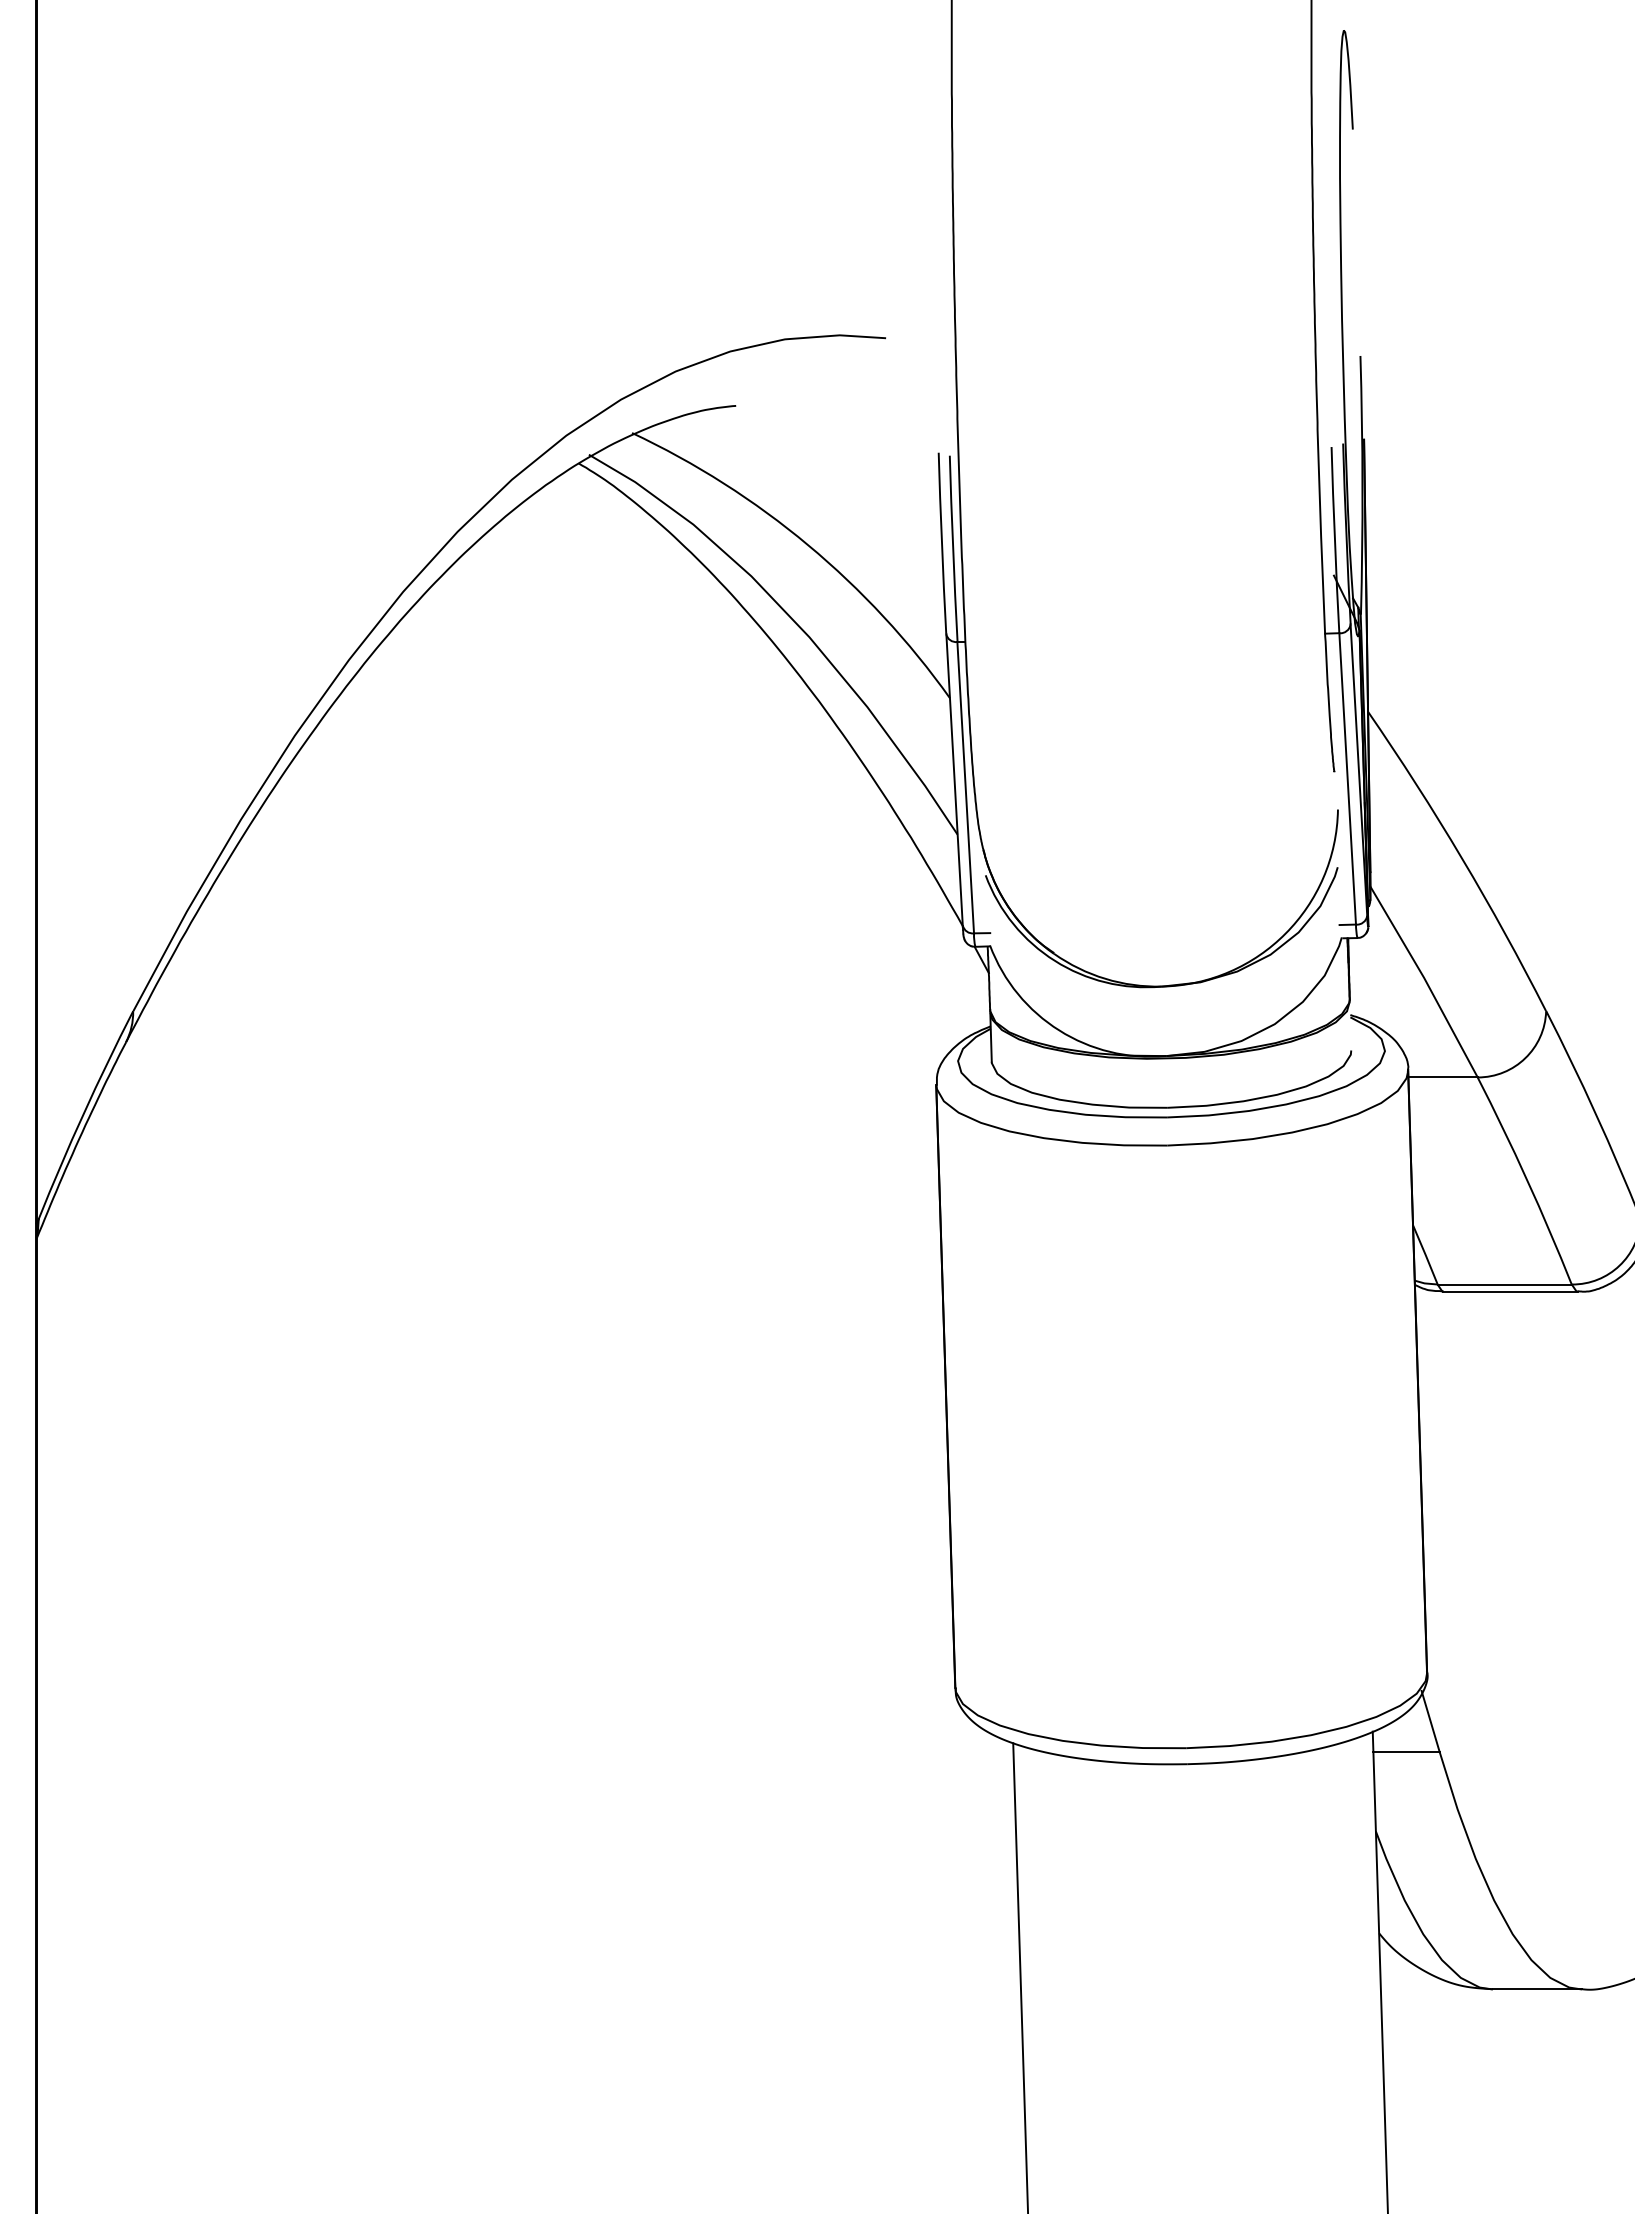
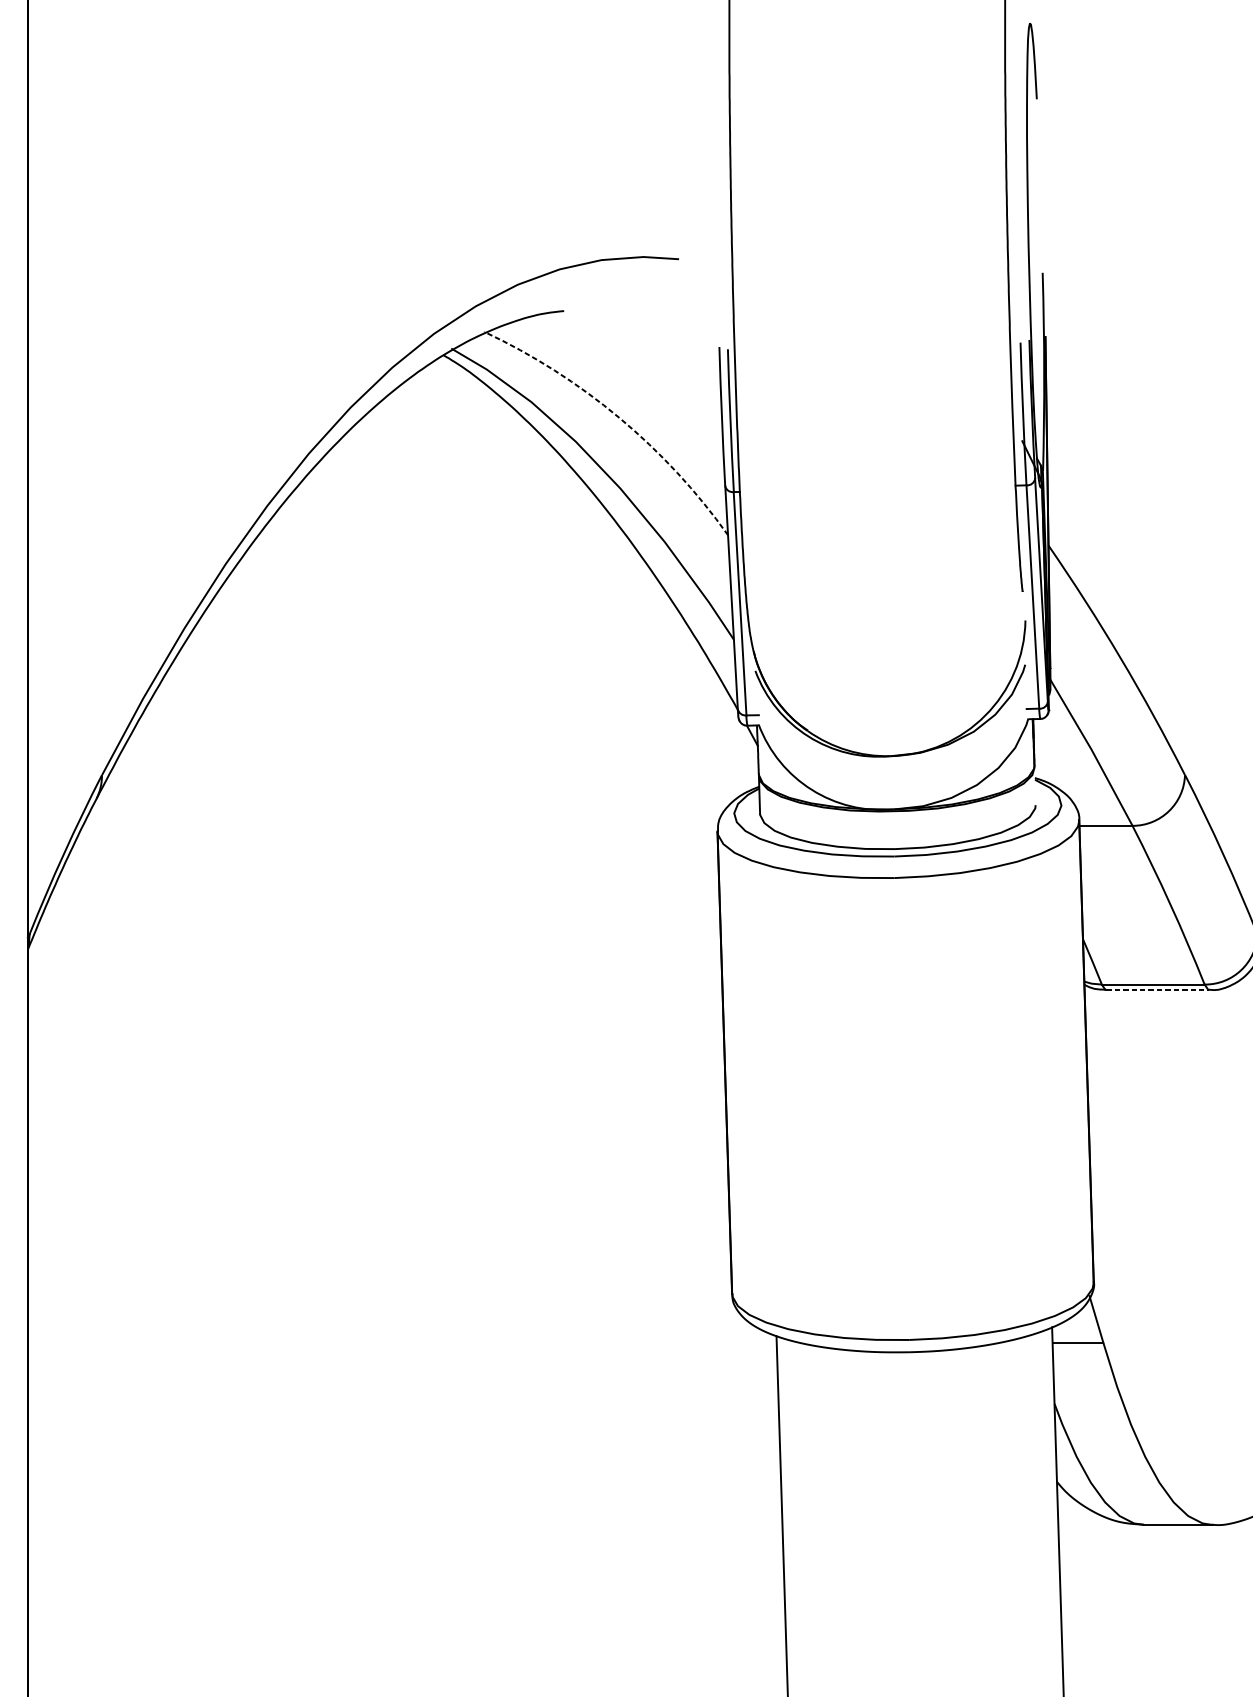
arc: (808, 545) -> (619, 418), solid -> dashed
line: (1511, 1291) -> (1158, 989), solid -> dashed

